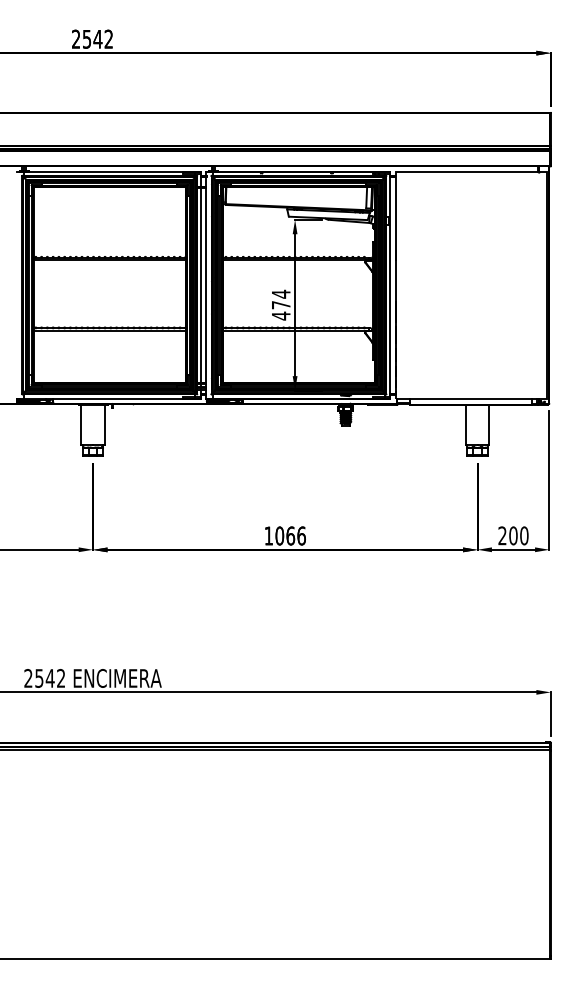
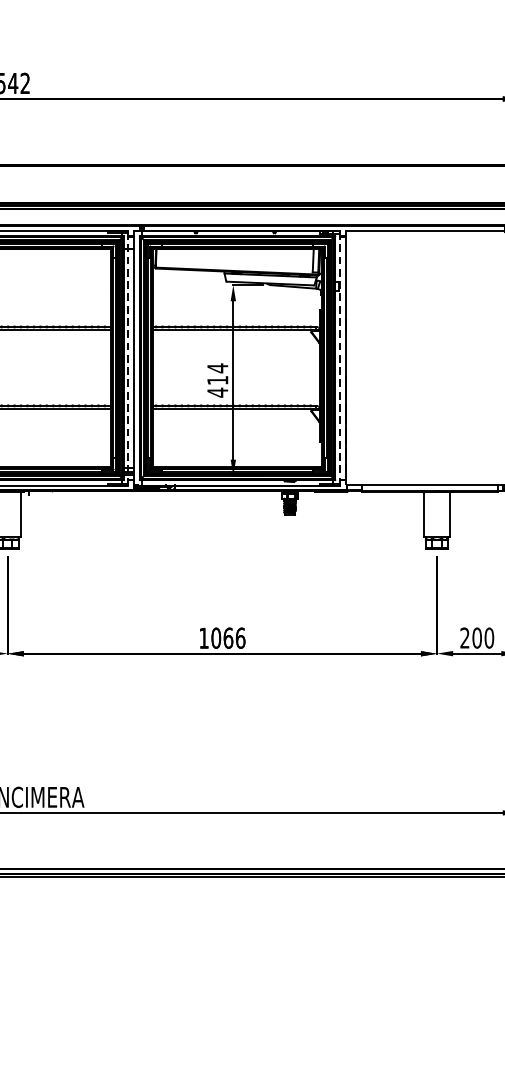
line: (201, 285) -> (128, 358), solid -> dashed
line: (390, 285) -> (339, 358), solid -> dashed
text: (281, 305) -> (218, 380), 474 -> 414

